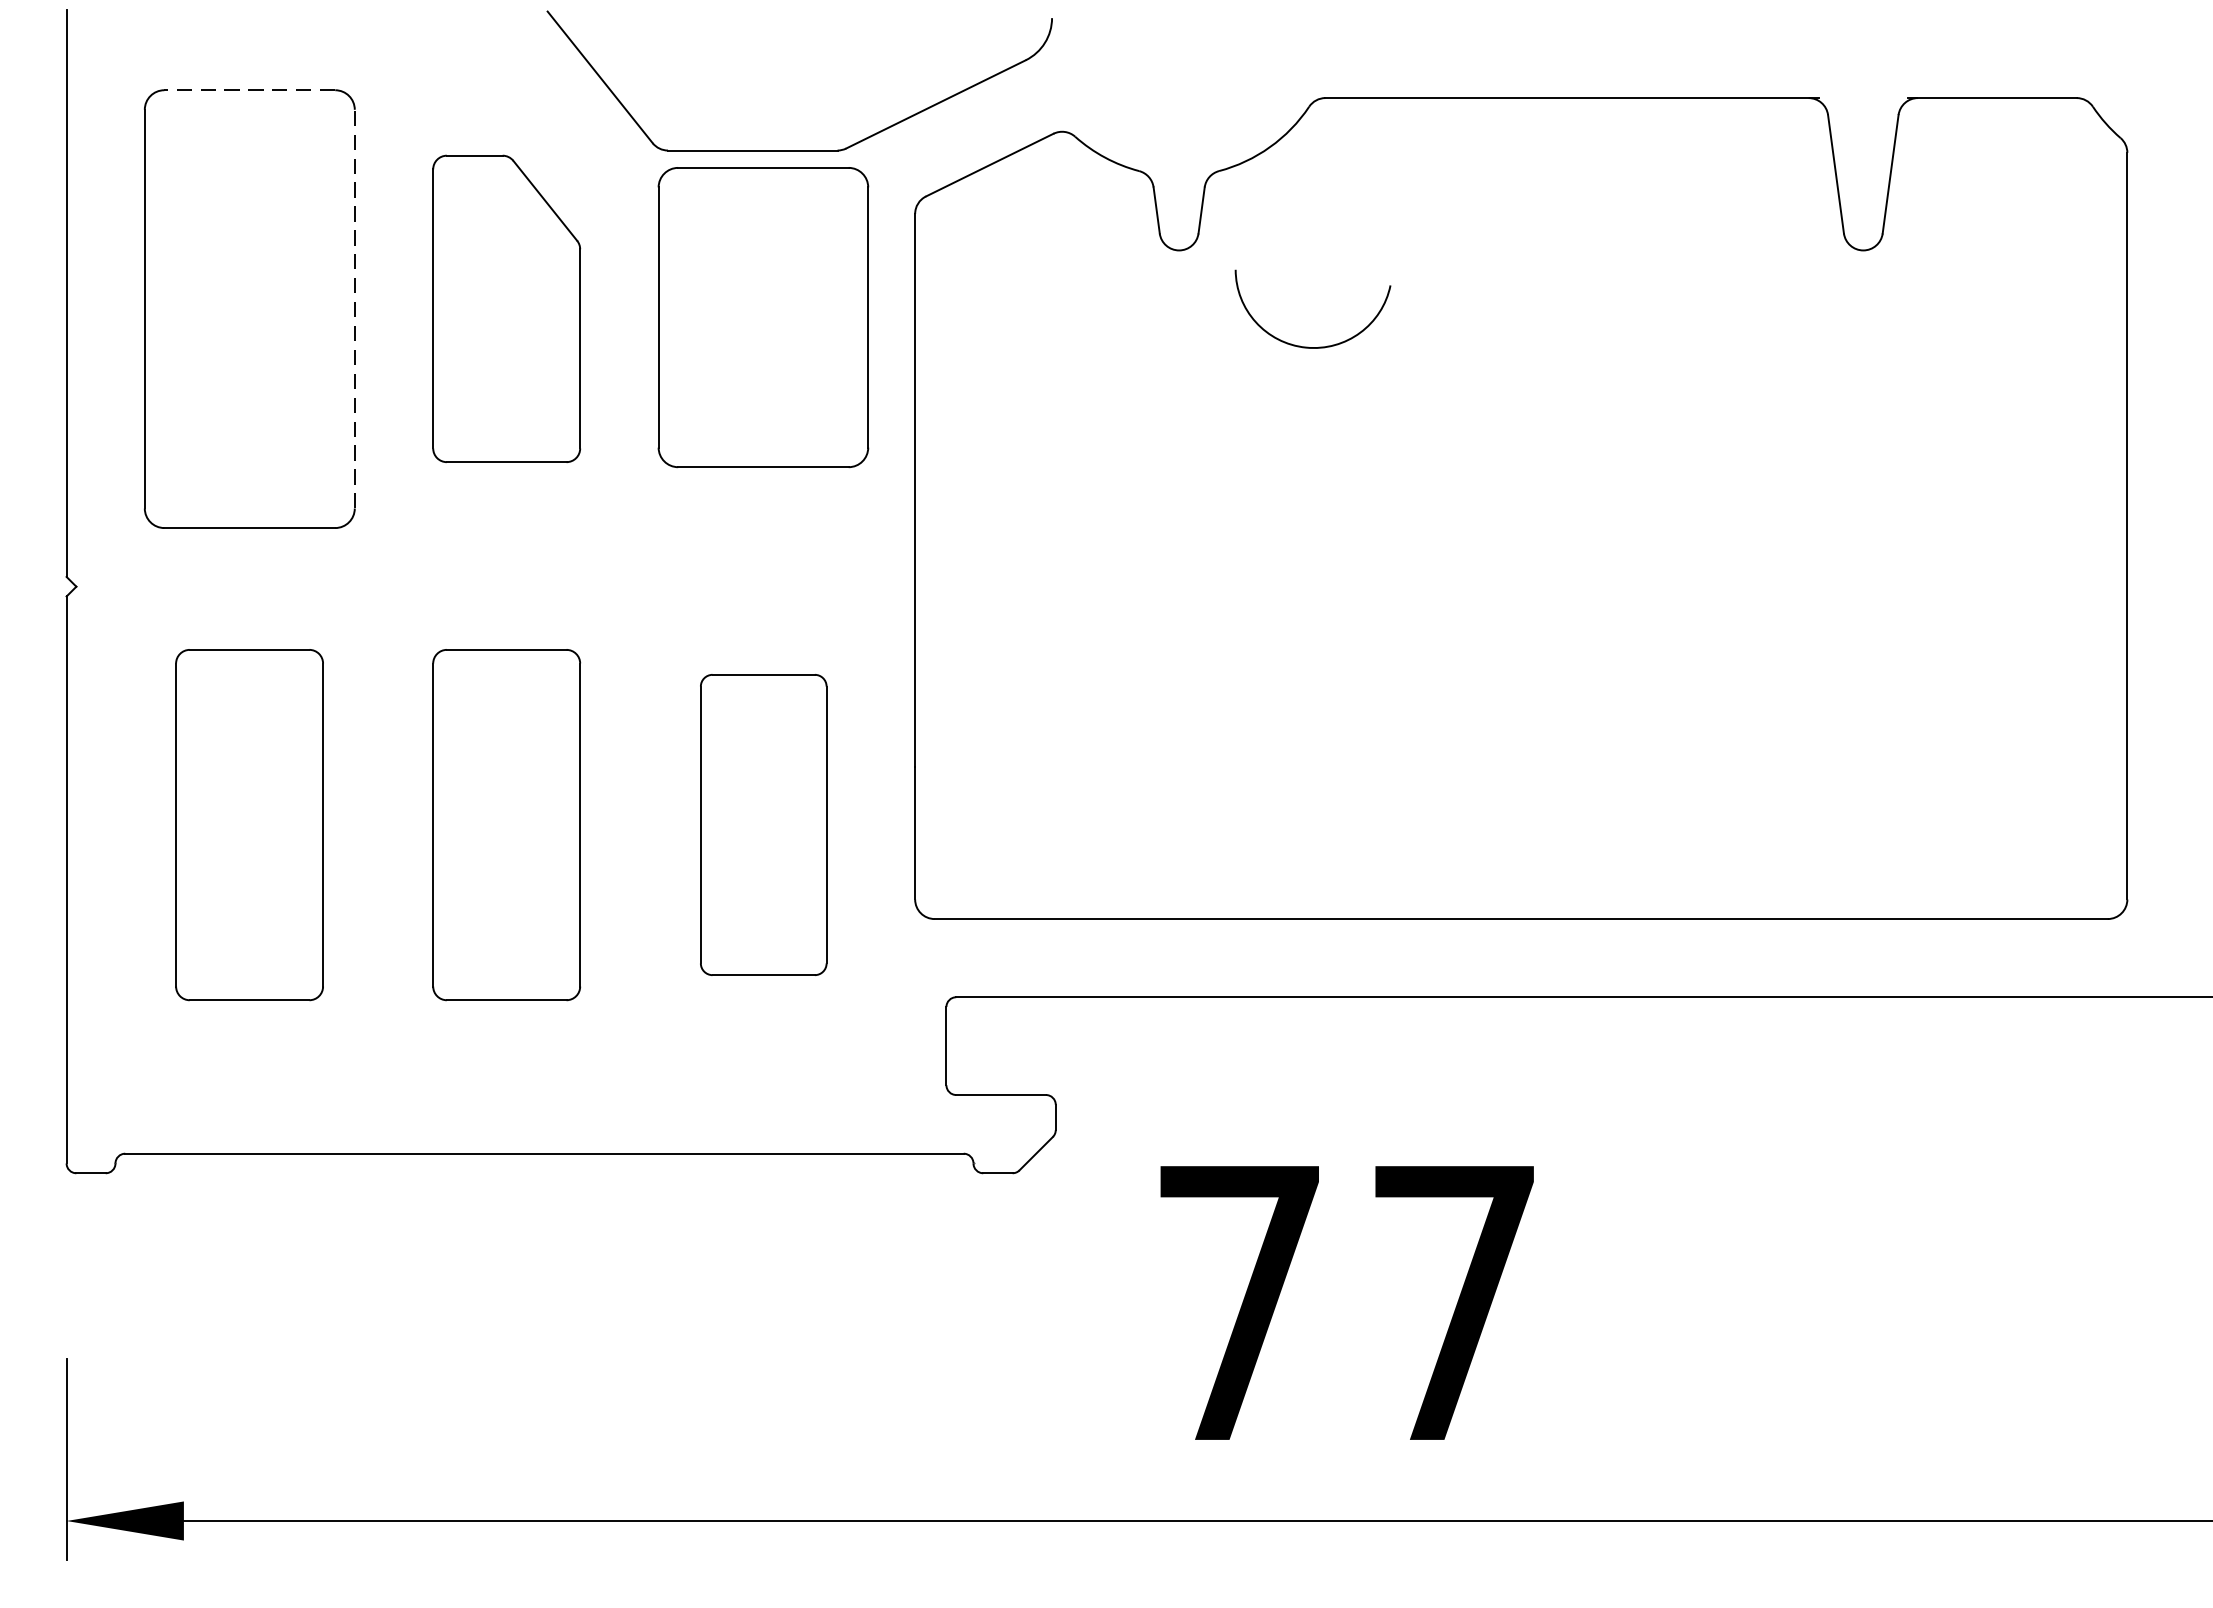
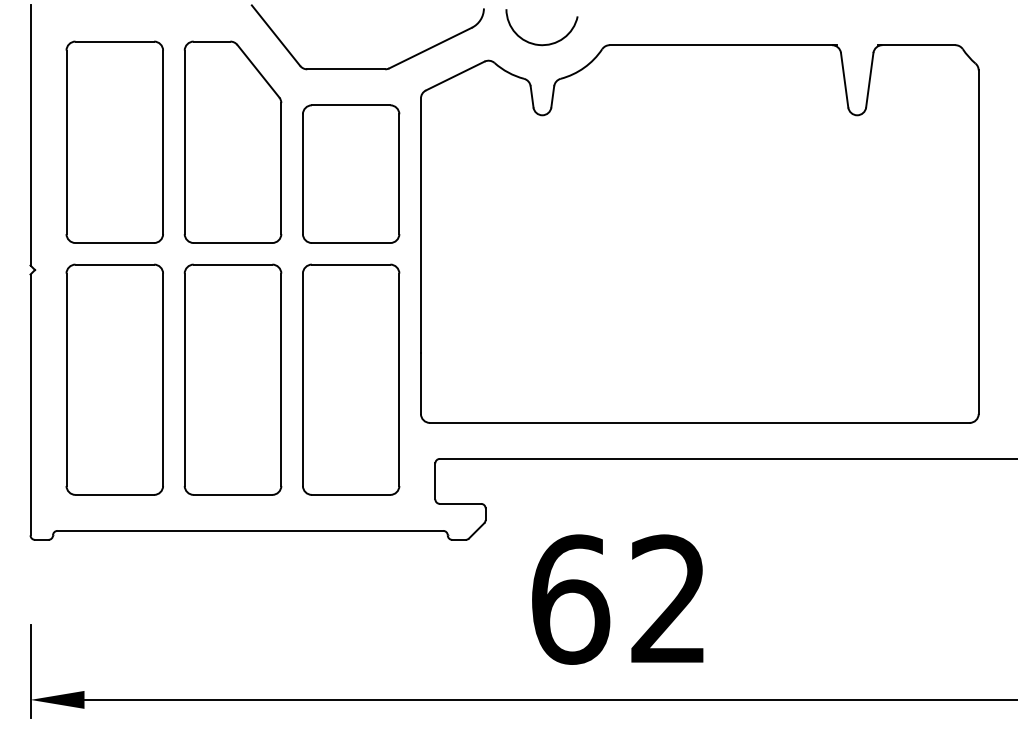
line: (249, 90) -> (114, 41), dashed -> solid
part: (505, 307) -> (232, 141), size x1.43
line: (355, 309) -> (163, 142), dashed -> solid
part: (764, 316) -> (351, 173), moved
arc: (1303, 344) -> (537, 43), moved
part: (249, 824) -> (114, 379), size x1.43
part: (505, 824) -> (232, 379), size x1.43
part: (764, 824) -> (351, 379), size x1.67
text: (1344, 1302) -> (618, 599), 77 -> 62

